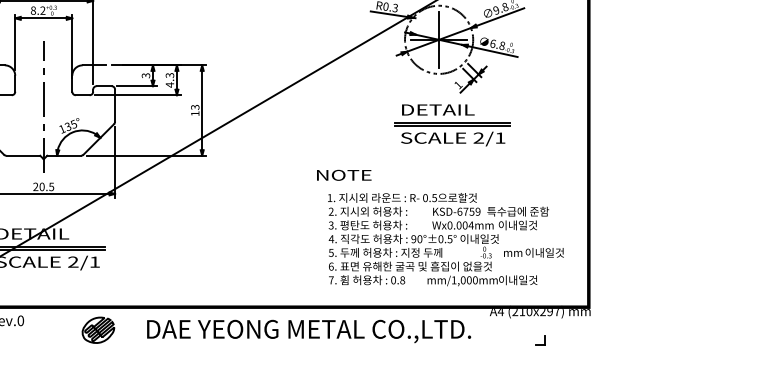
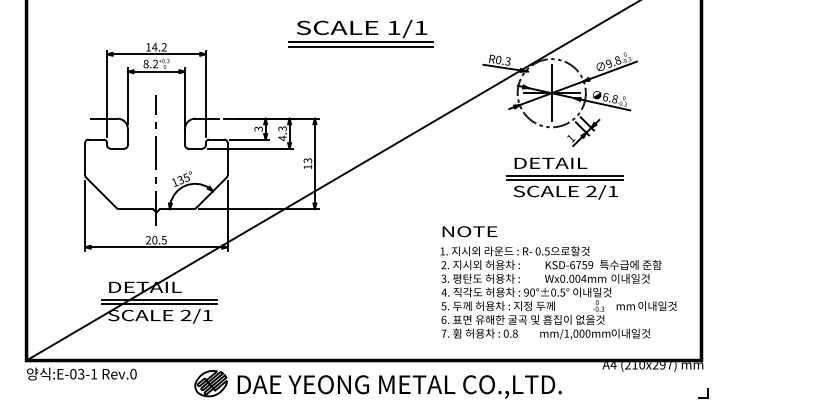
text: (343, 175) -> (469, 231), moved
text: (308, 331) -> (399, 386), moved
part: (540, 340) -> (703, 393), moved

